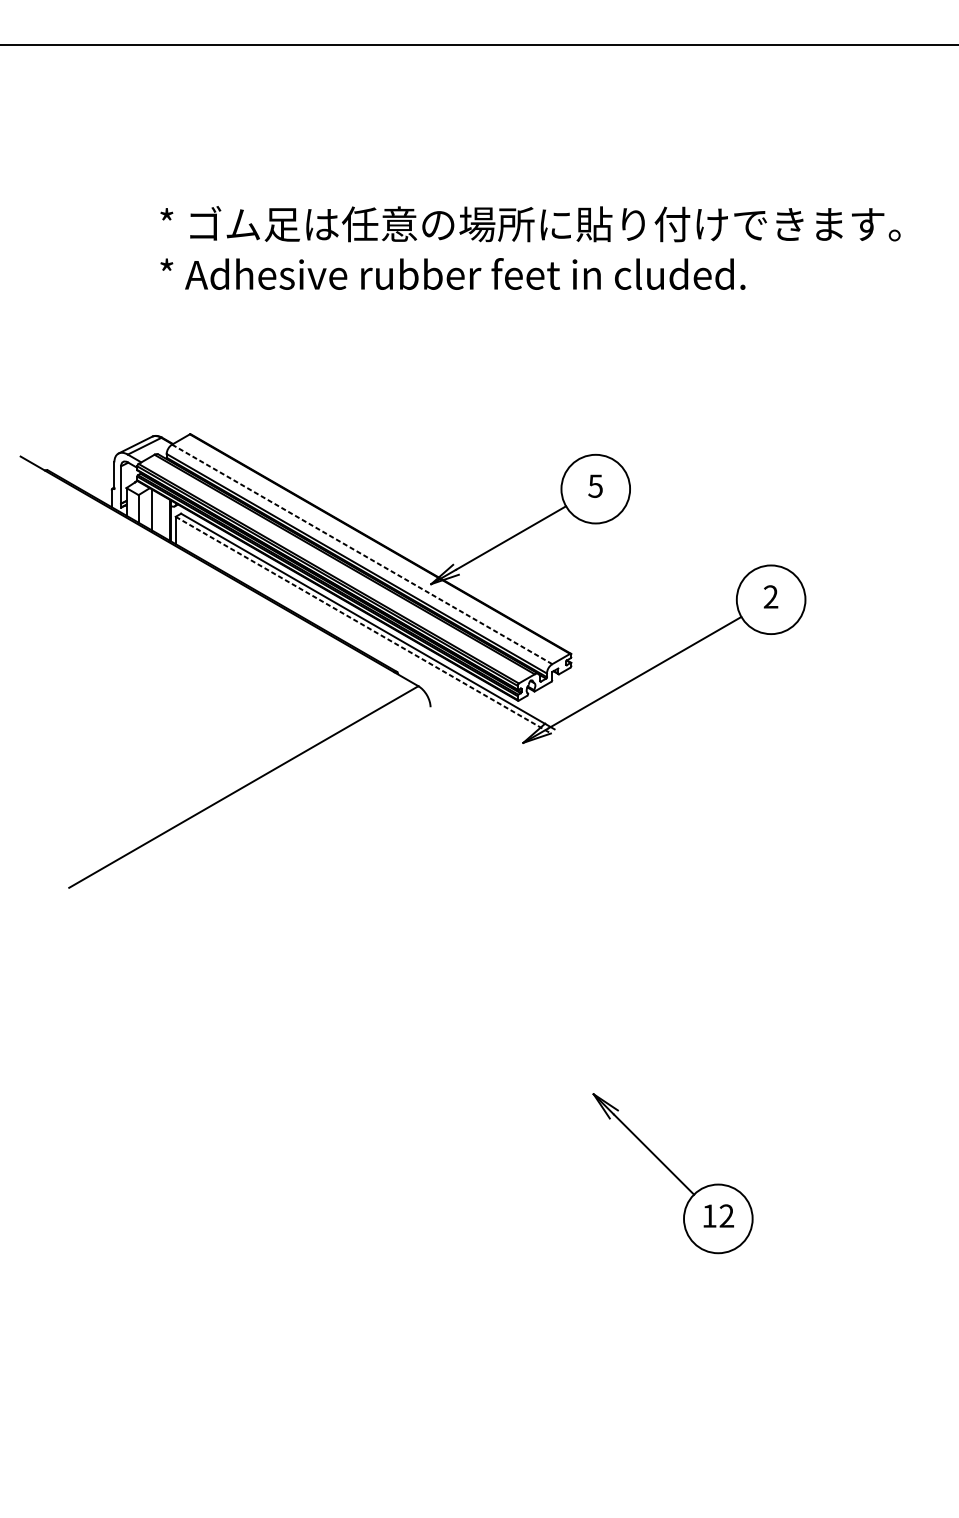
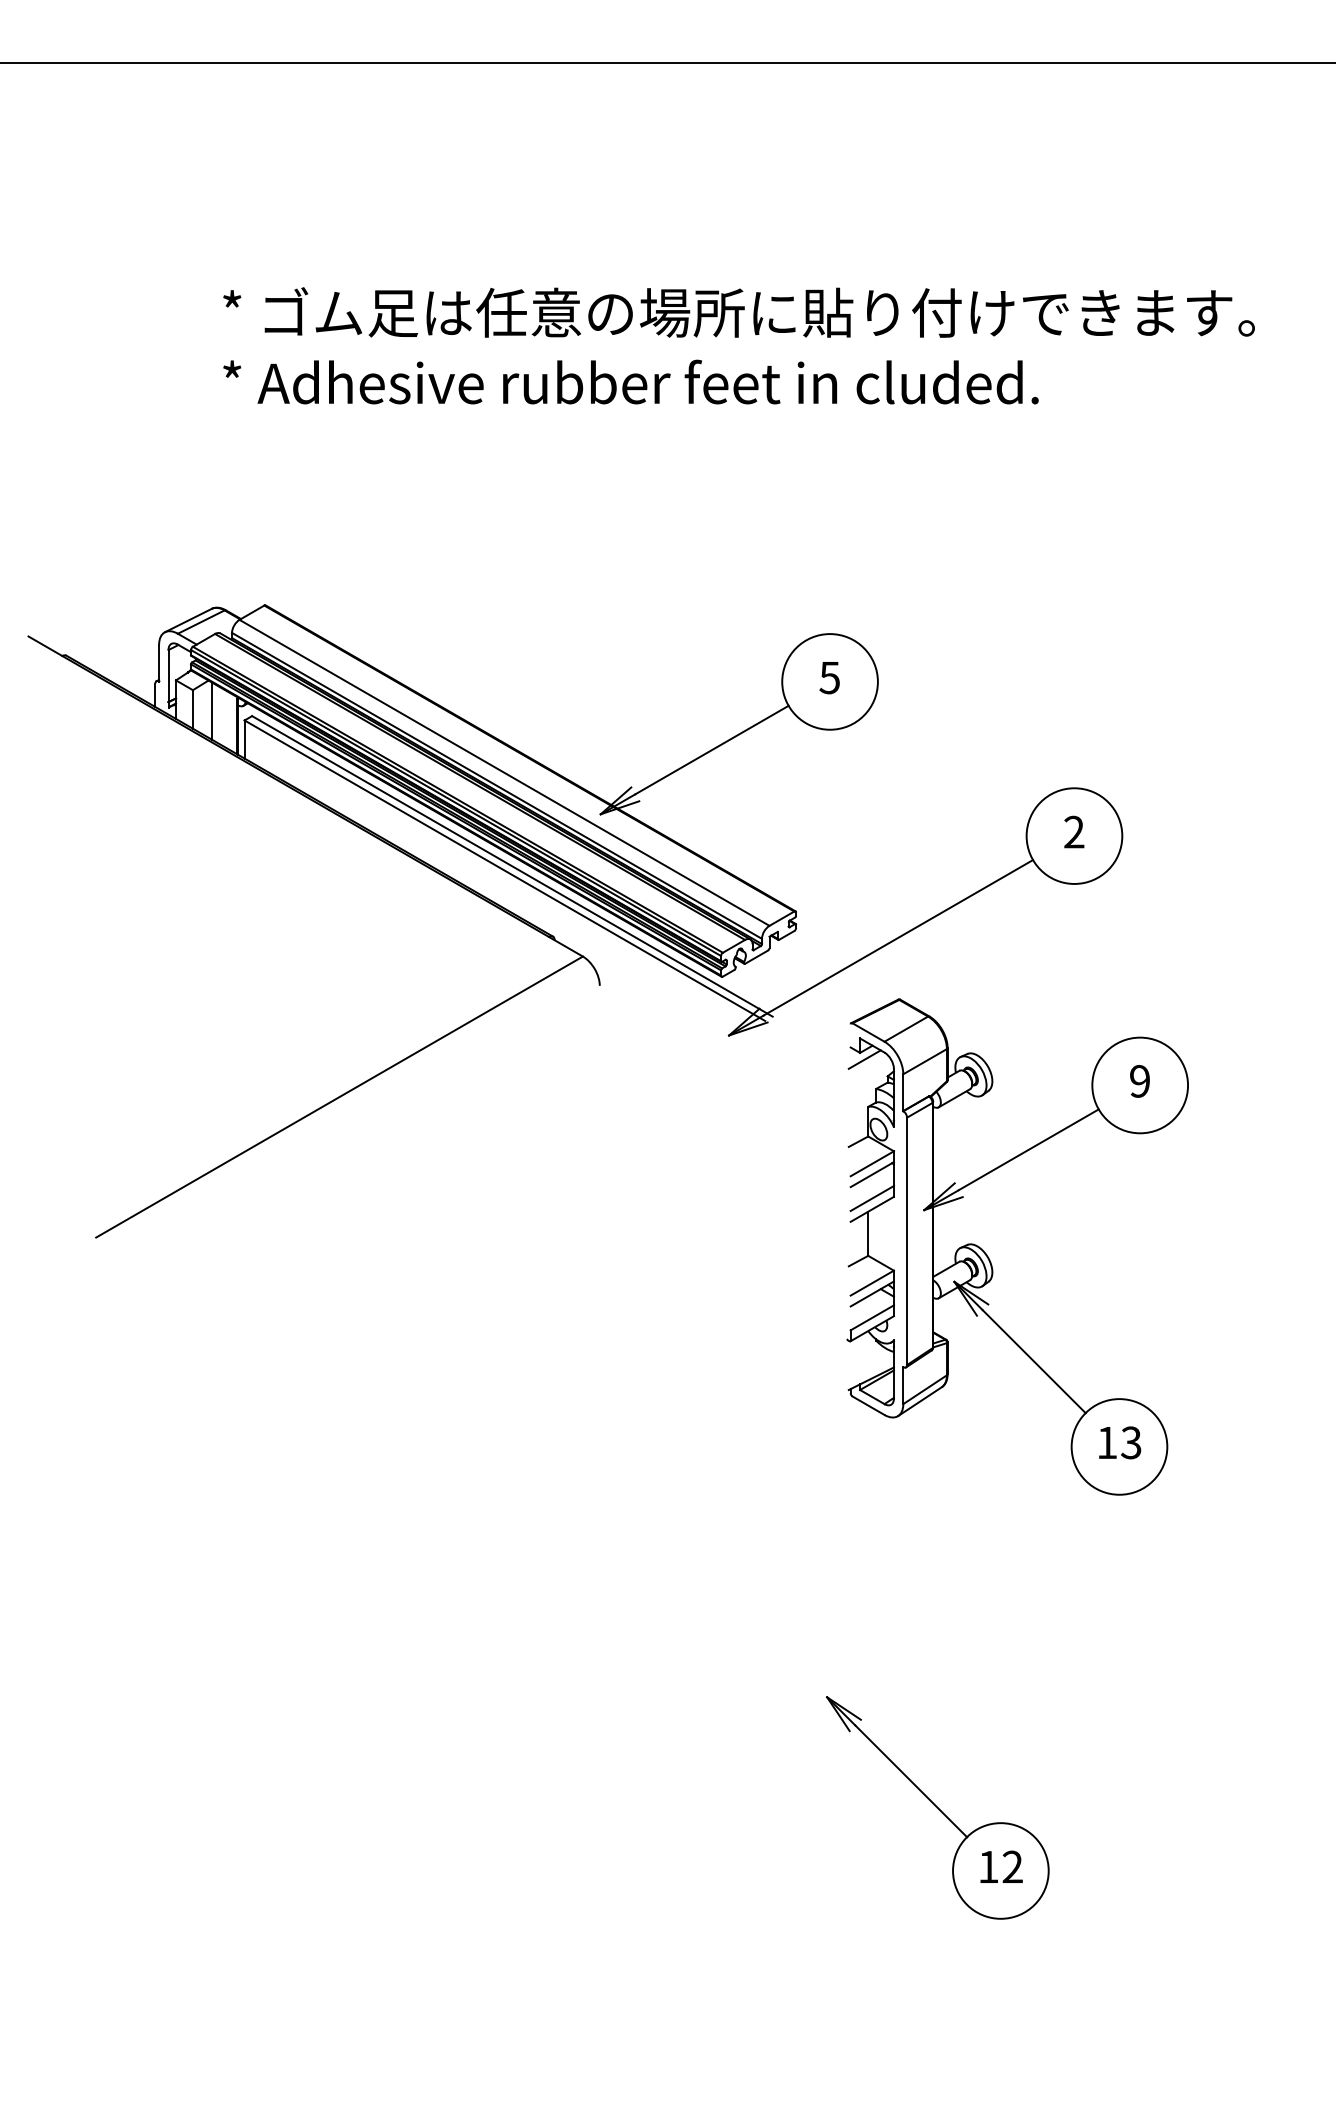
line: (362, 554) -> (504, 772), dashed -> solid
line: (362, 624) -> (504, 870), dashed -> solid
part: (710, 904) -> (990, 1260), added
part: (672, 1173) -> (937, 1807), moved

